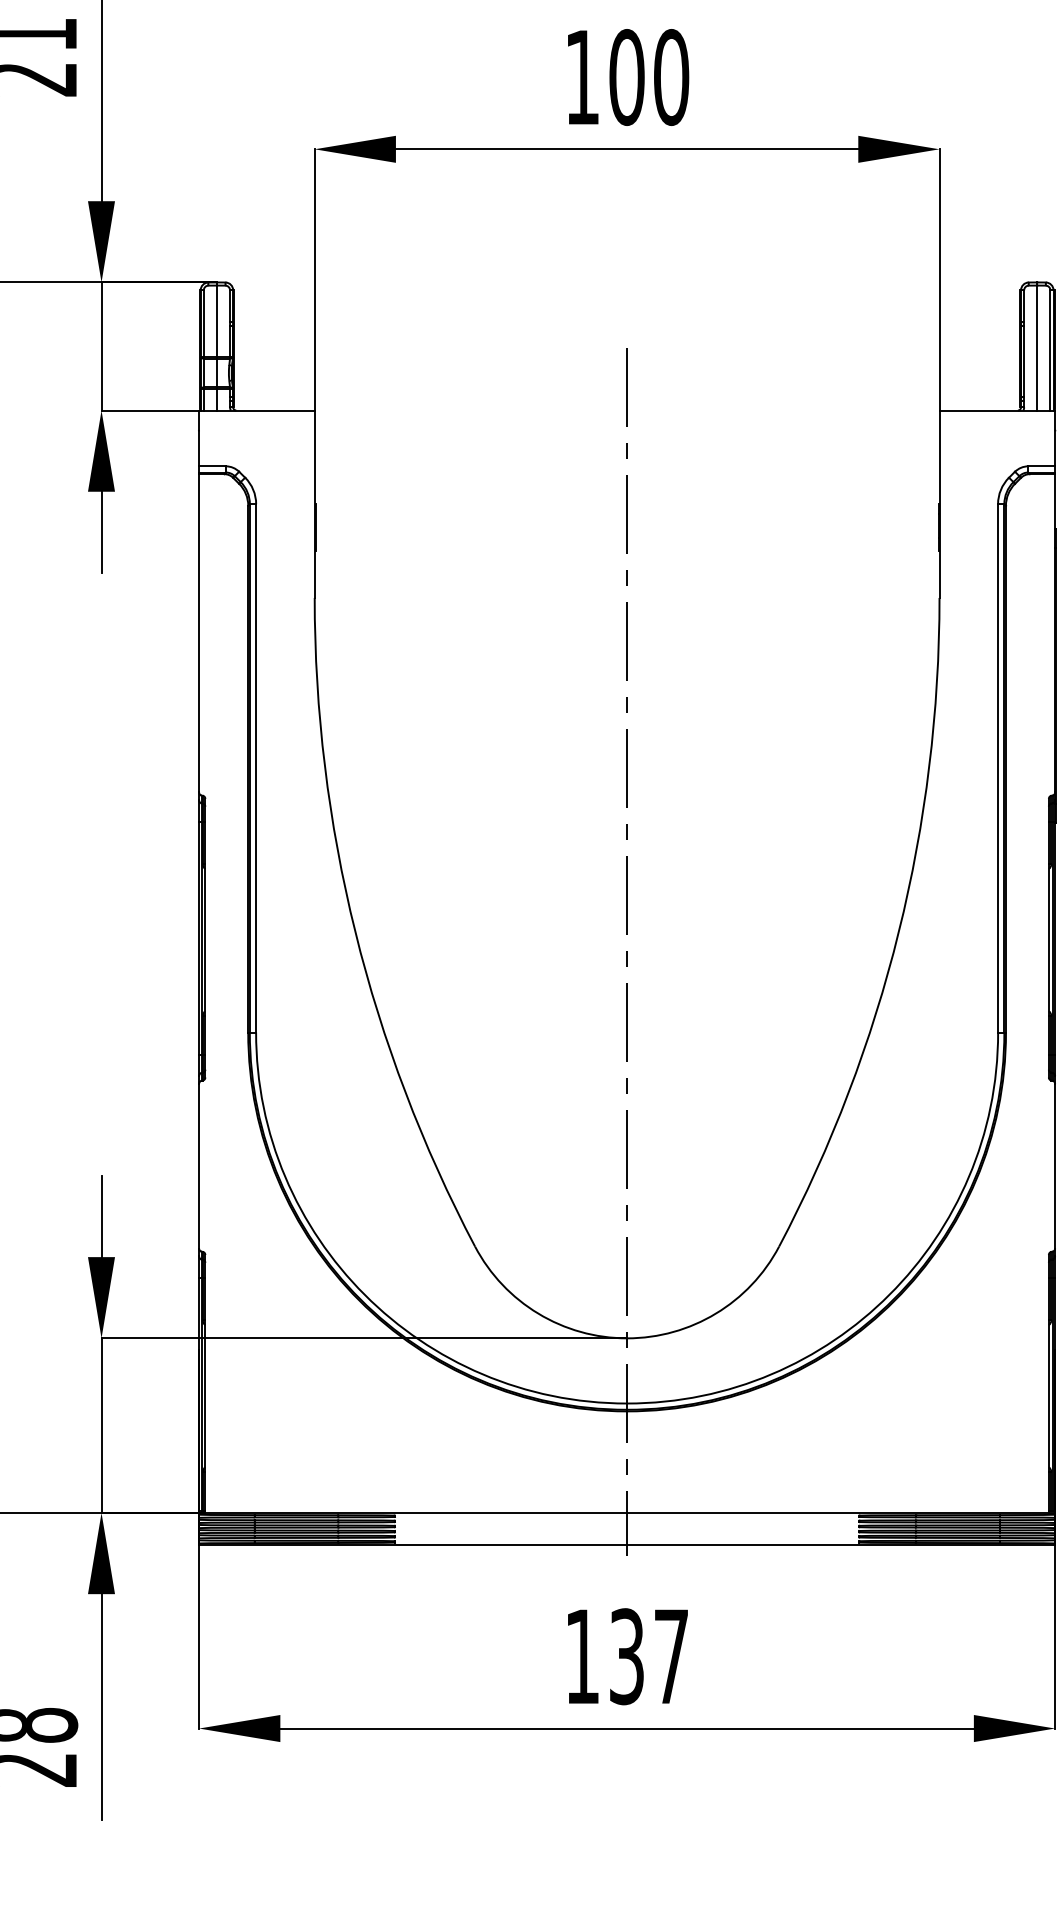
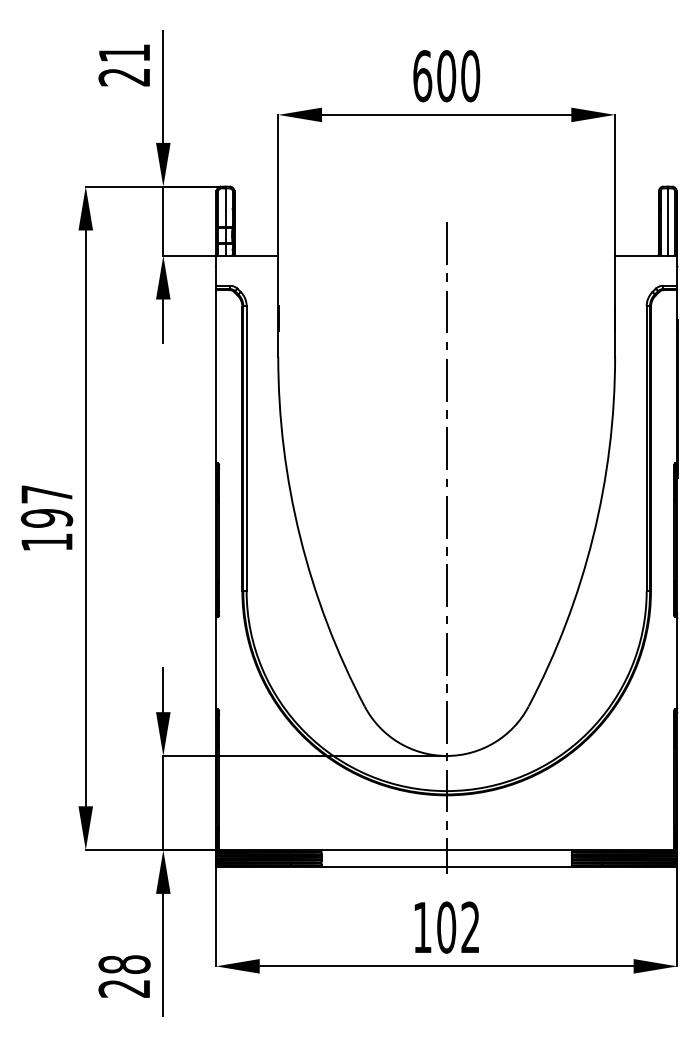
text: (582, 78) -> (422, 76), 100 -> 600
text: (649, 1656) -> (458, 927), 137 -> 102

